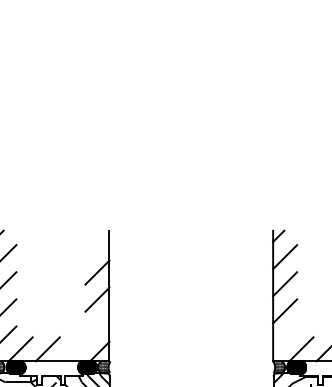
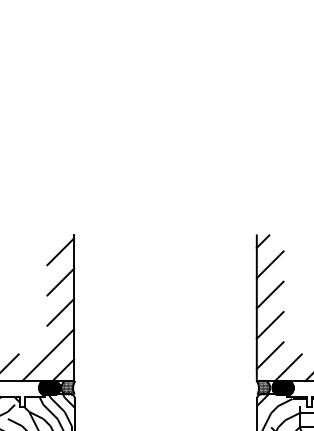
line: (97, 245) -> (60, 251), added
line: (85, 337) -> (47, 354), added
line: (285, 338) -> (270, 355), added

